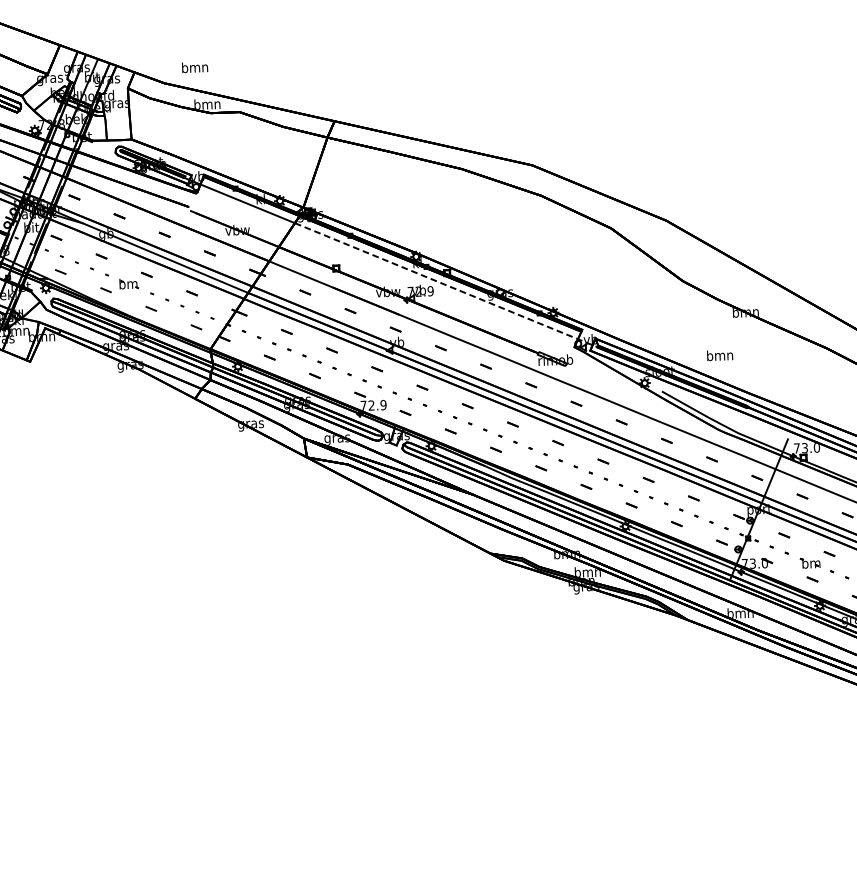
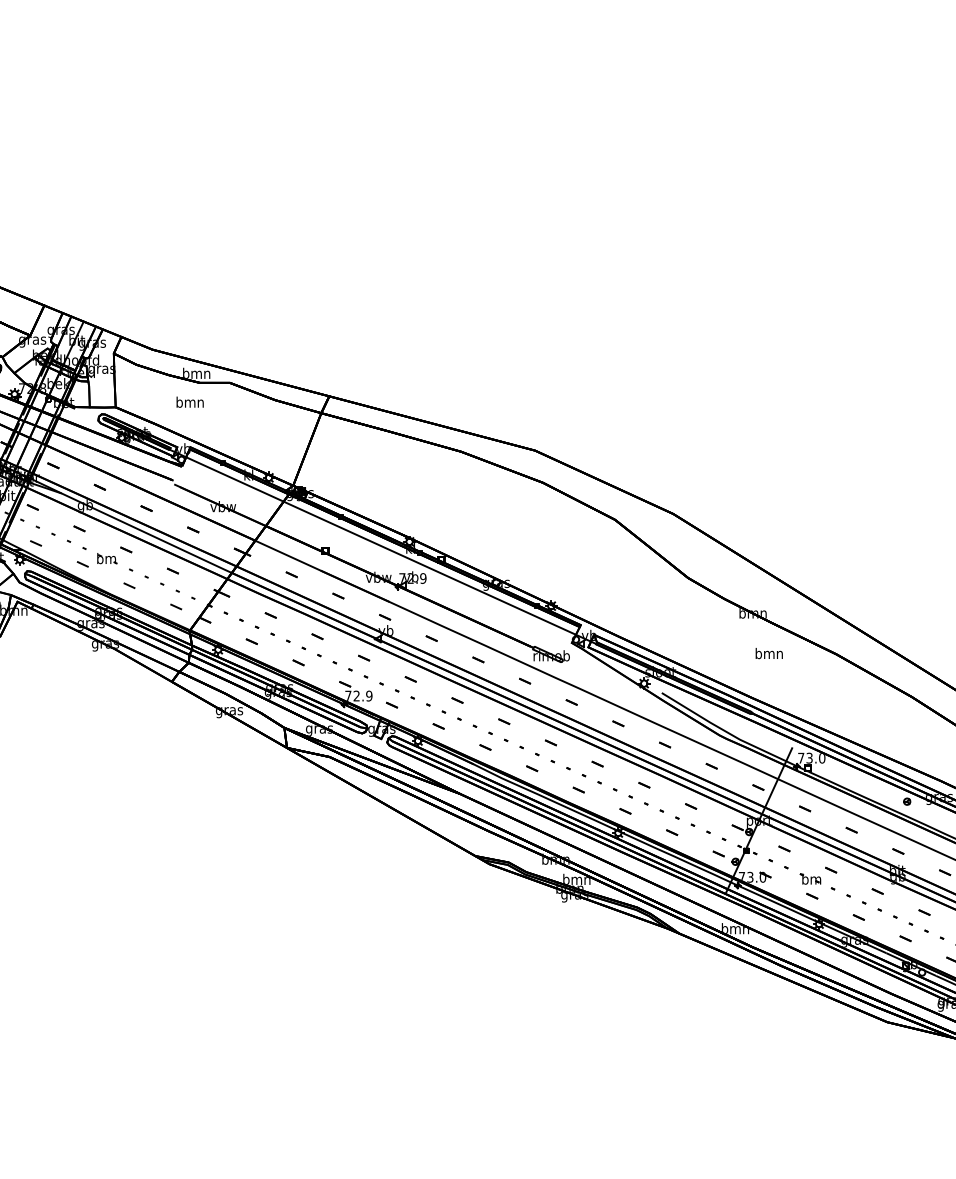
text: (194, 66) -> (189, 401), moved
line: (447, 285) -> (441, 573), dashed -> solid
text: (719, 355) -> (768, 653), moved

